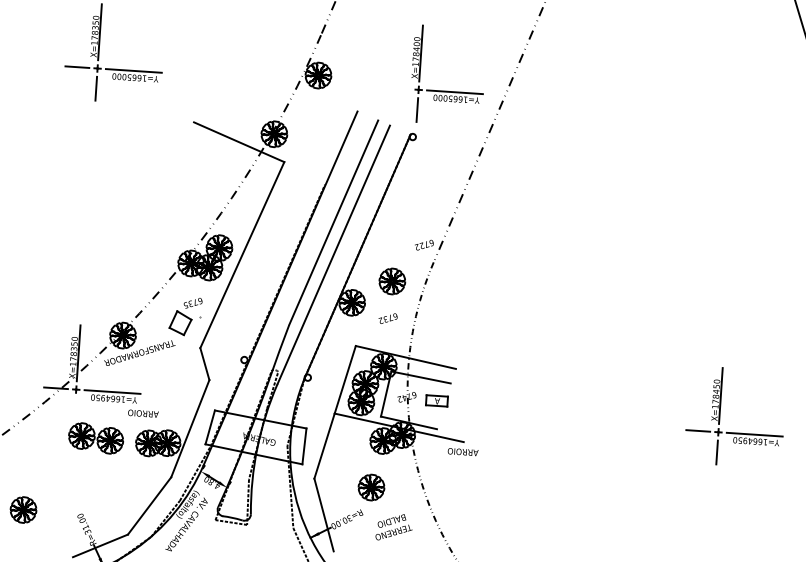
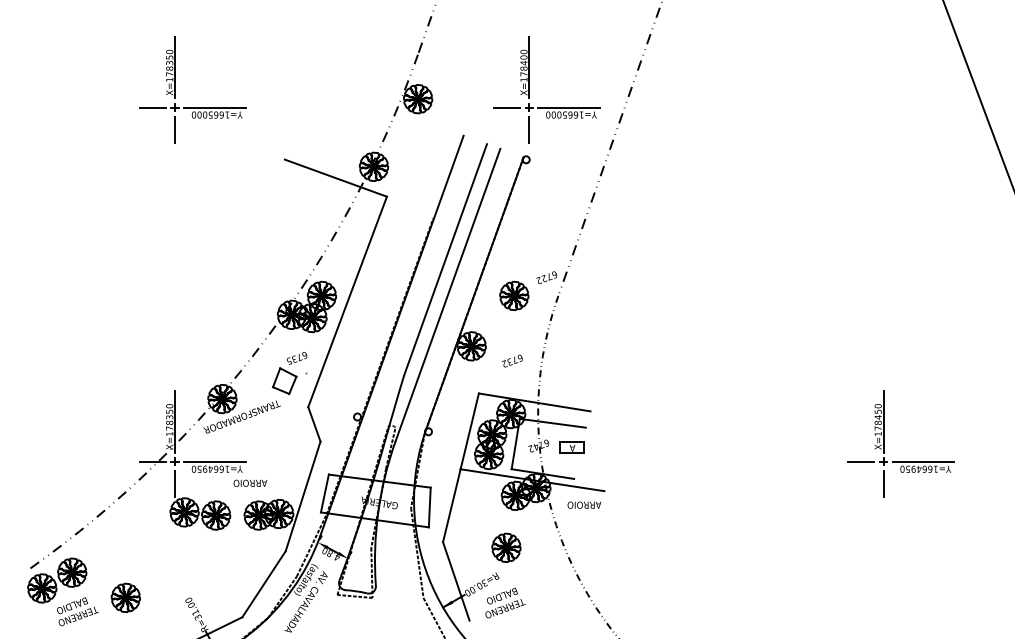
line: (398, 88) -> (506, 107), added
part: (392, 281) -> (514, 295), moved
line: (74, 410) -> (174, 484), added
text: (463, 451) -> (584, 504), moved
text: (394, 527) -> (505, 602), moved

